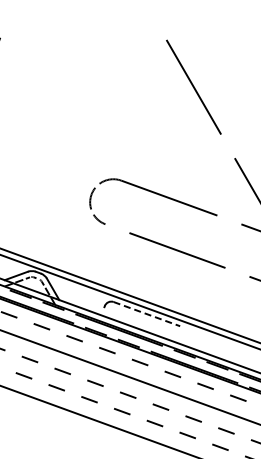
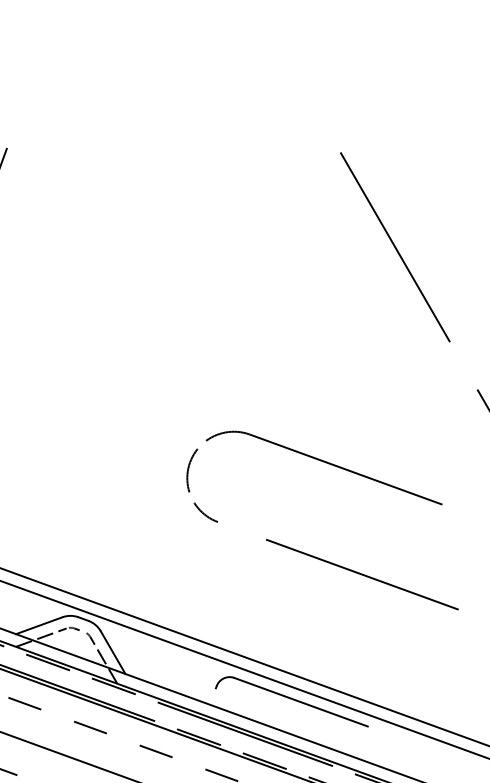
line: (147, 314) -> (302, 702), dashed -> solid

